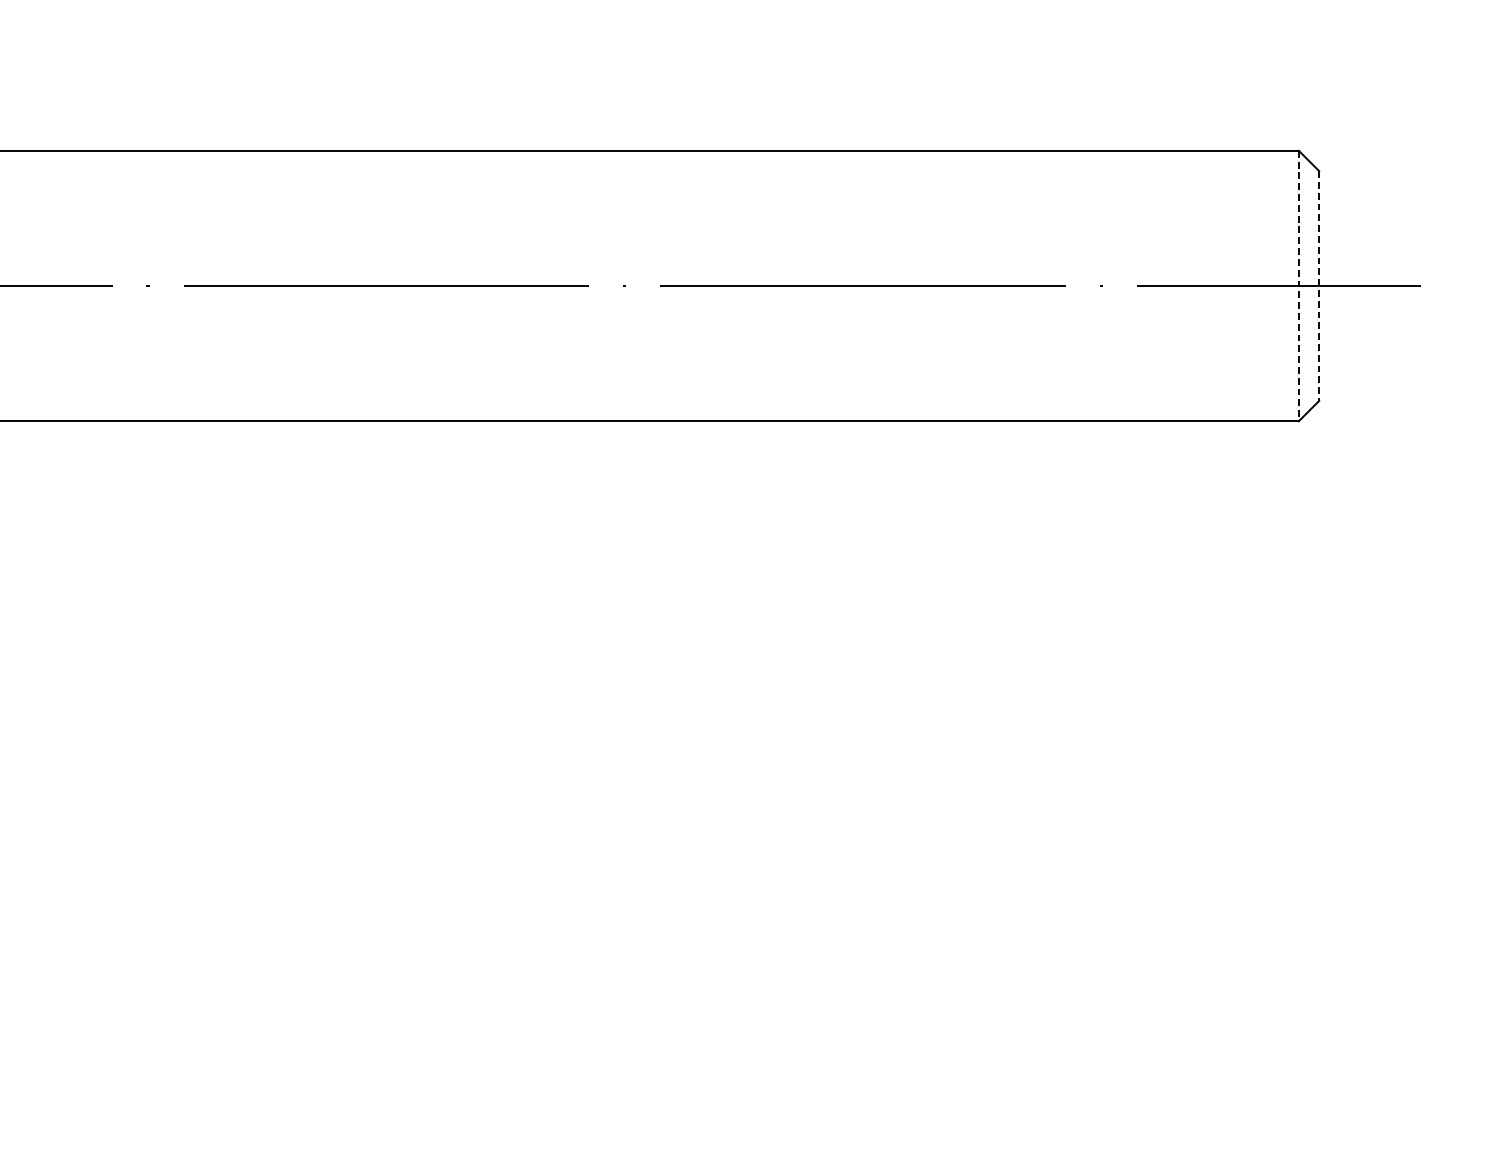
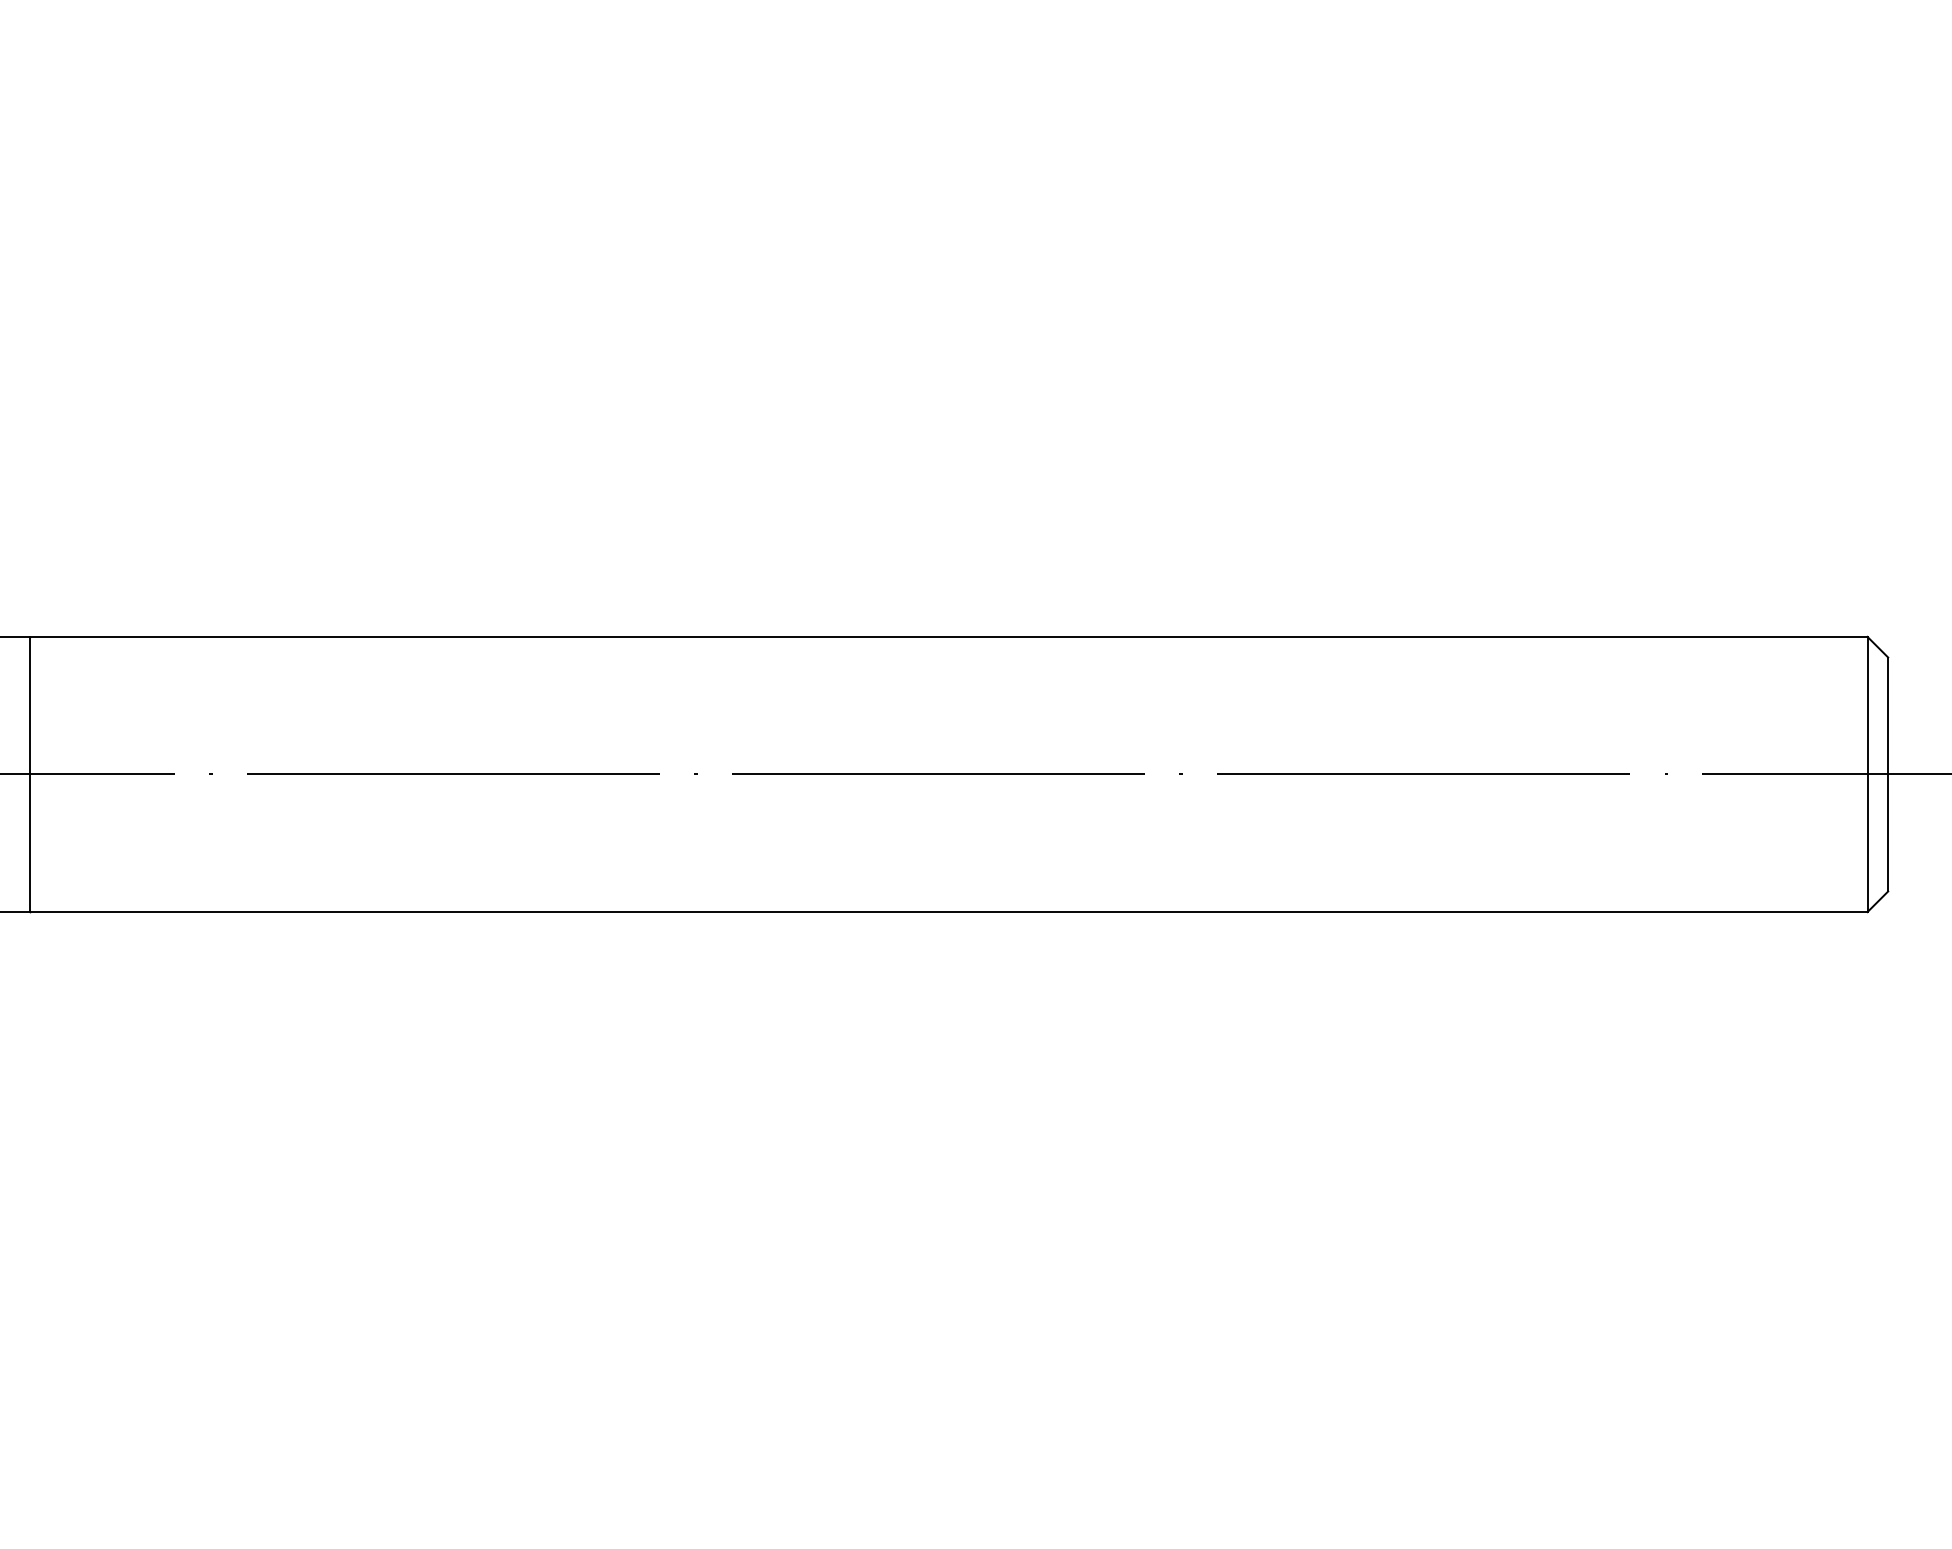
line: (1298, 286) -> (1867, 774), dashed -> solid
line: (1319, 286) -> (1888, 774), dashed -> solid

